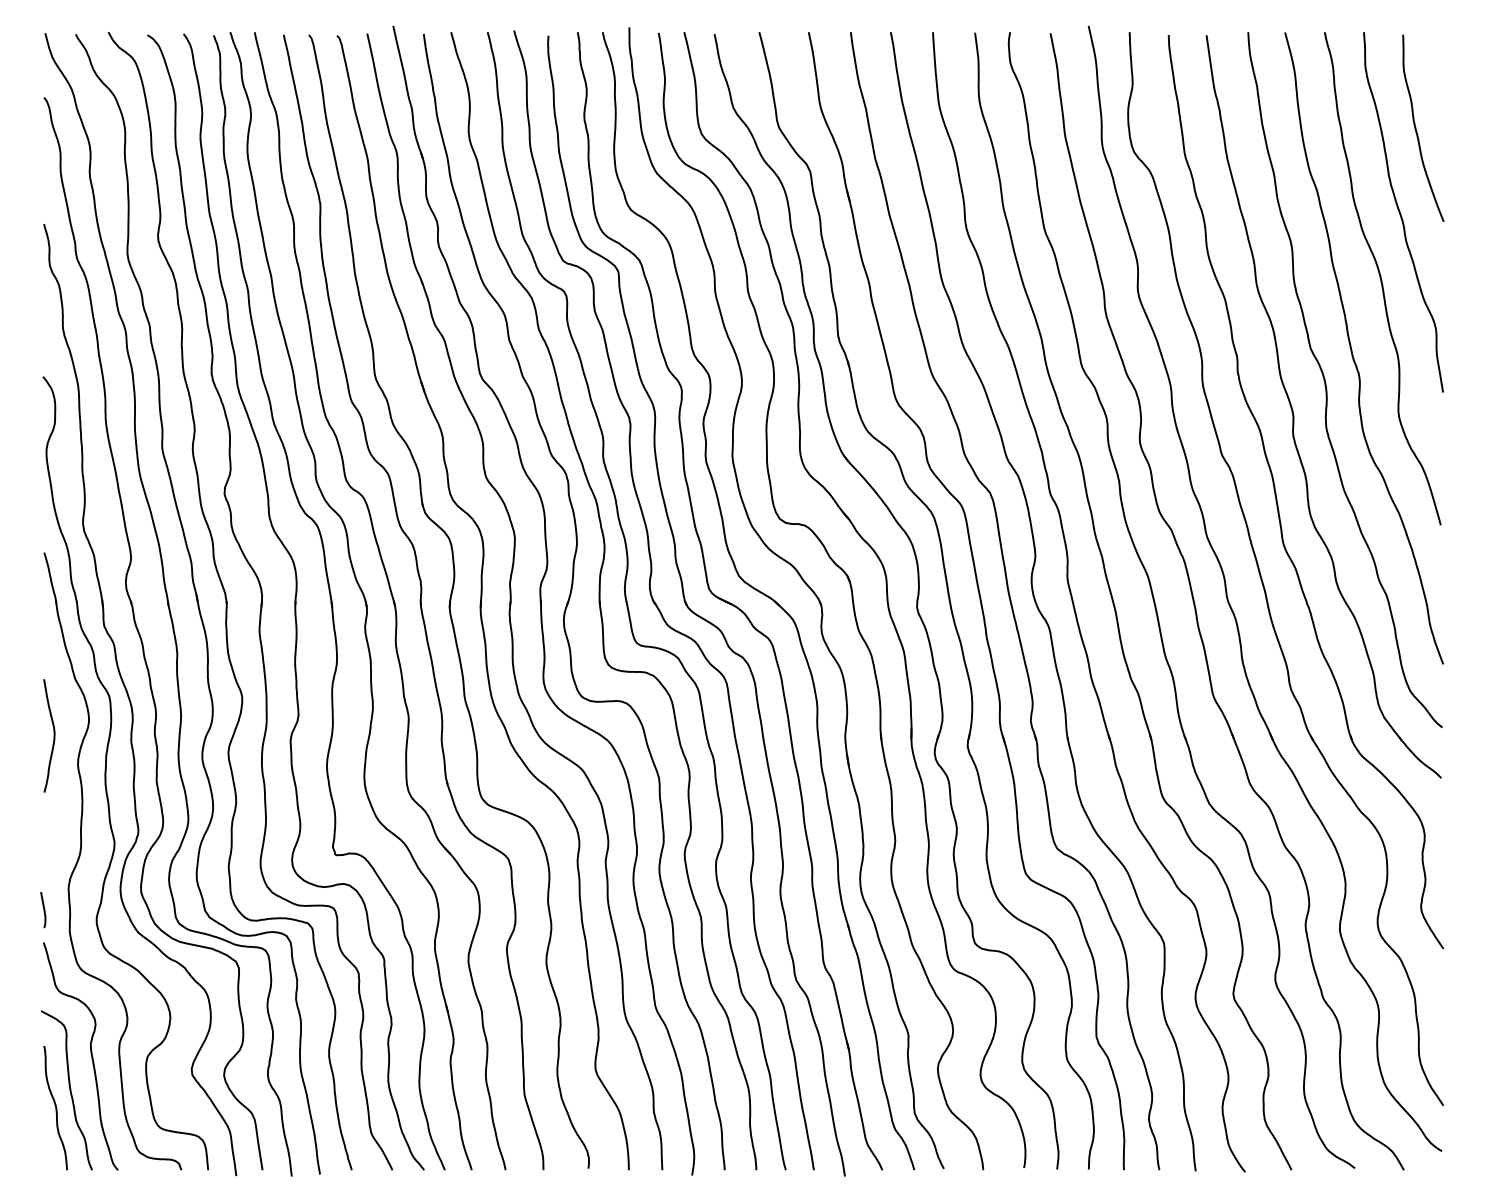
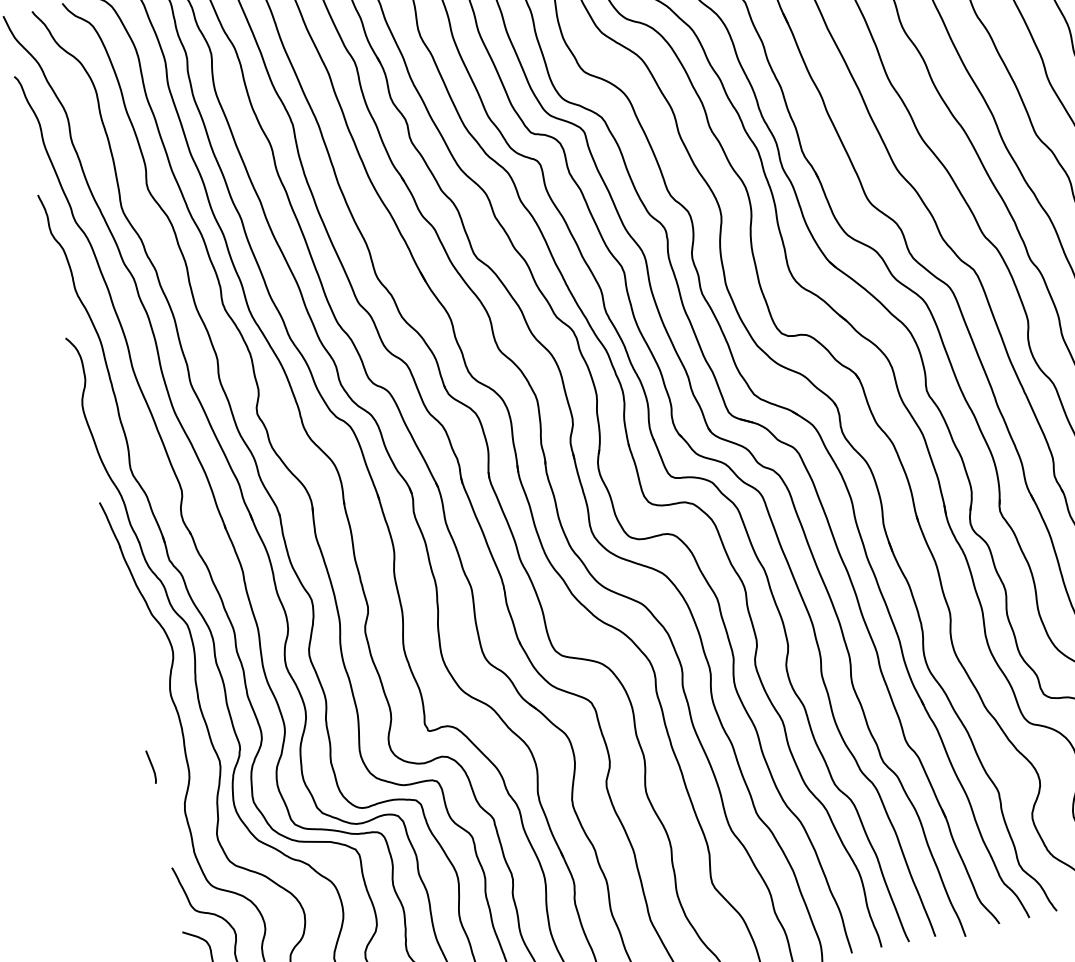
curve: (53, 735) -> (142, 672), removed
line: (43, 910) -> (151, 767), moved

